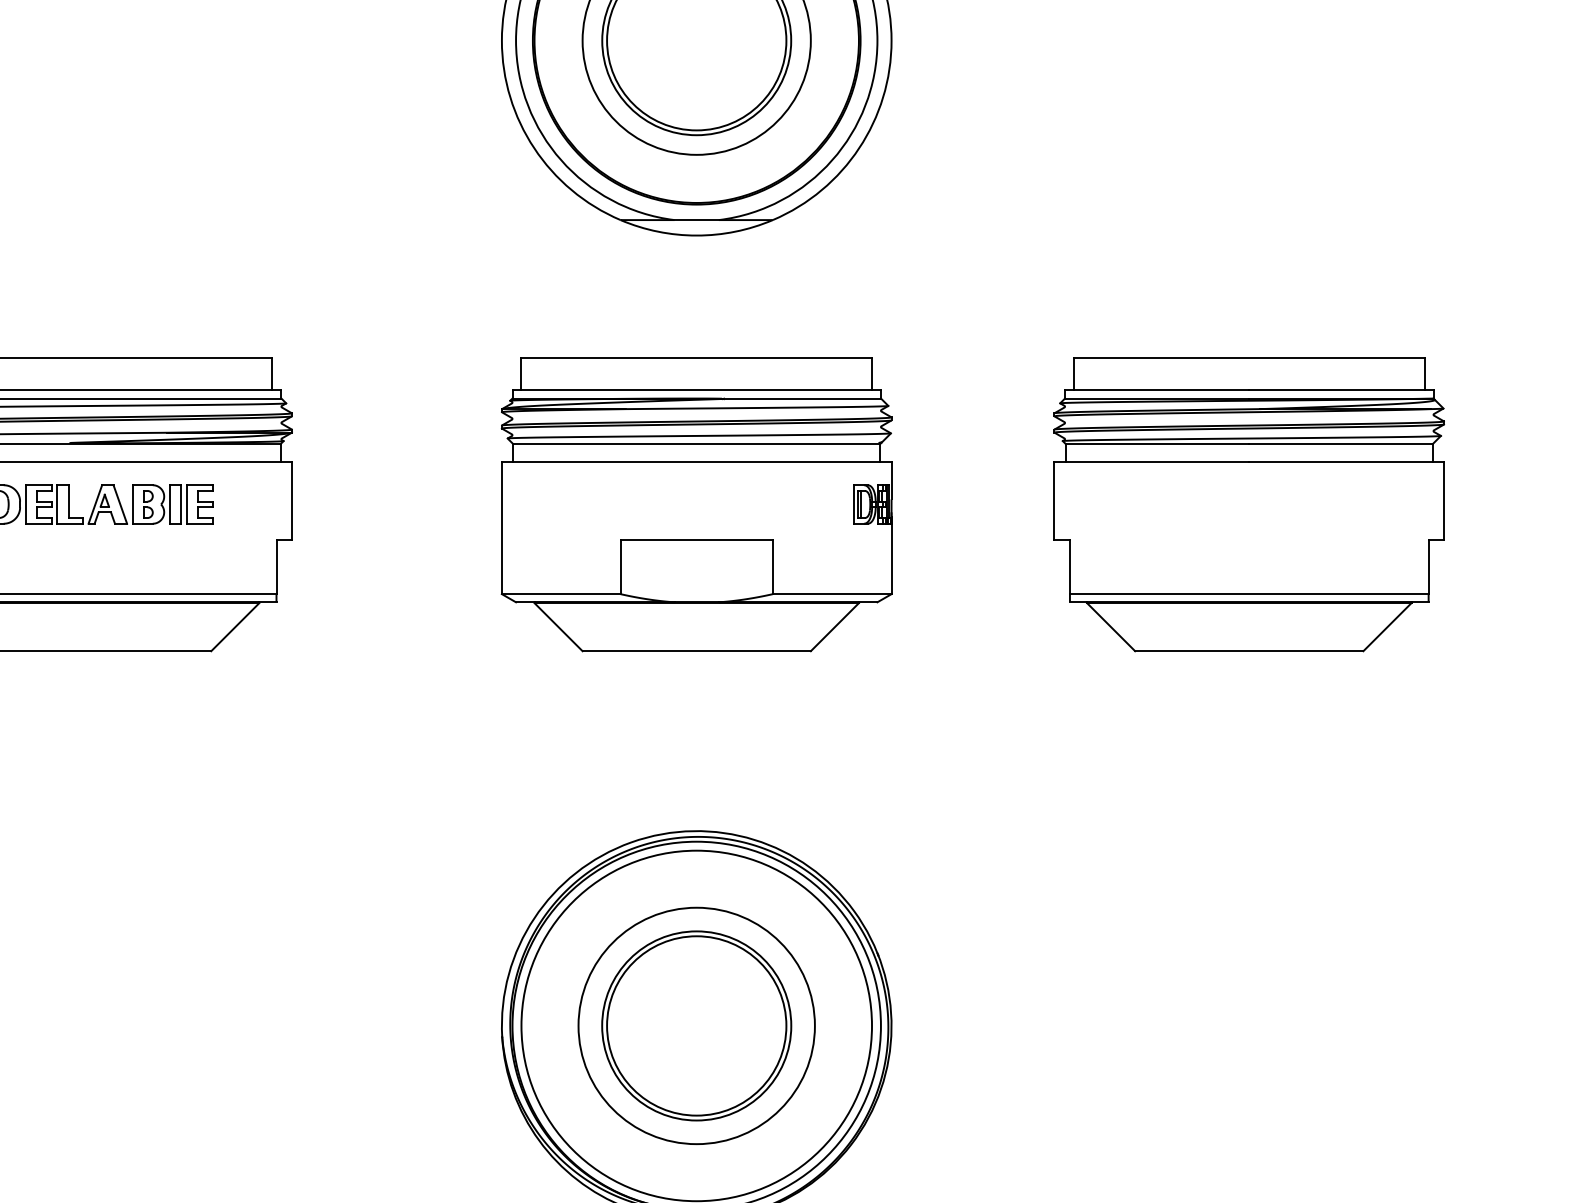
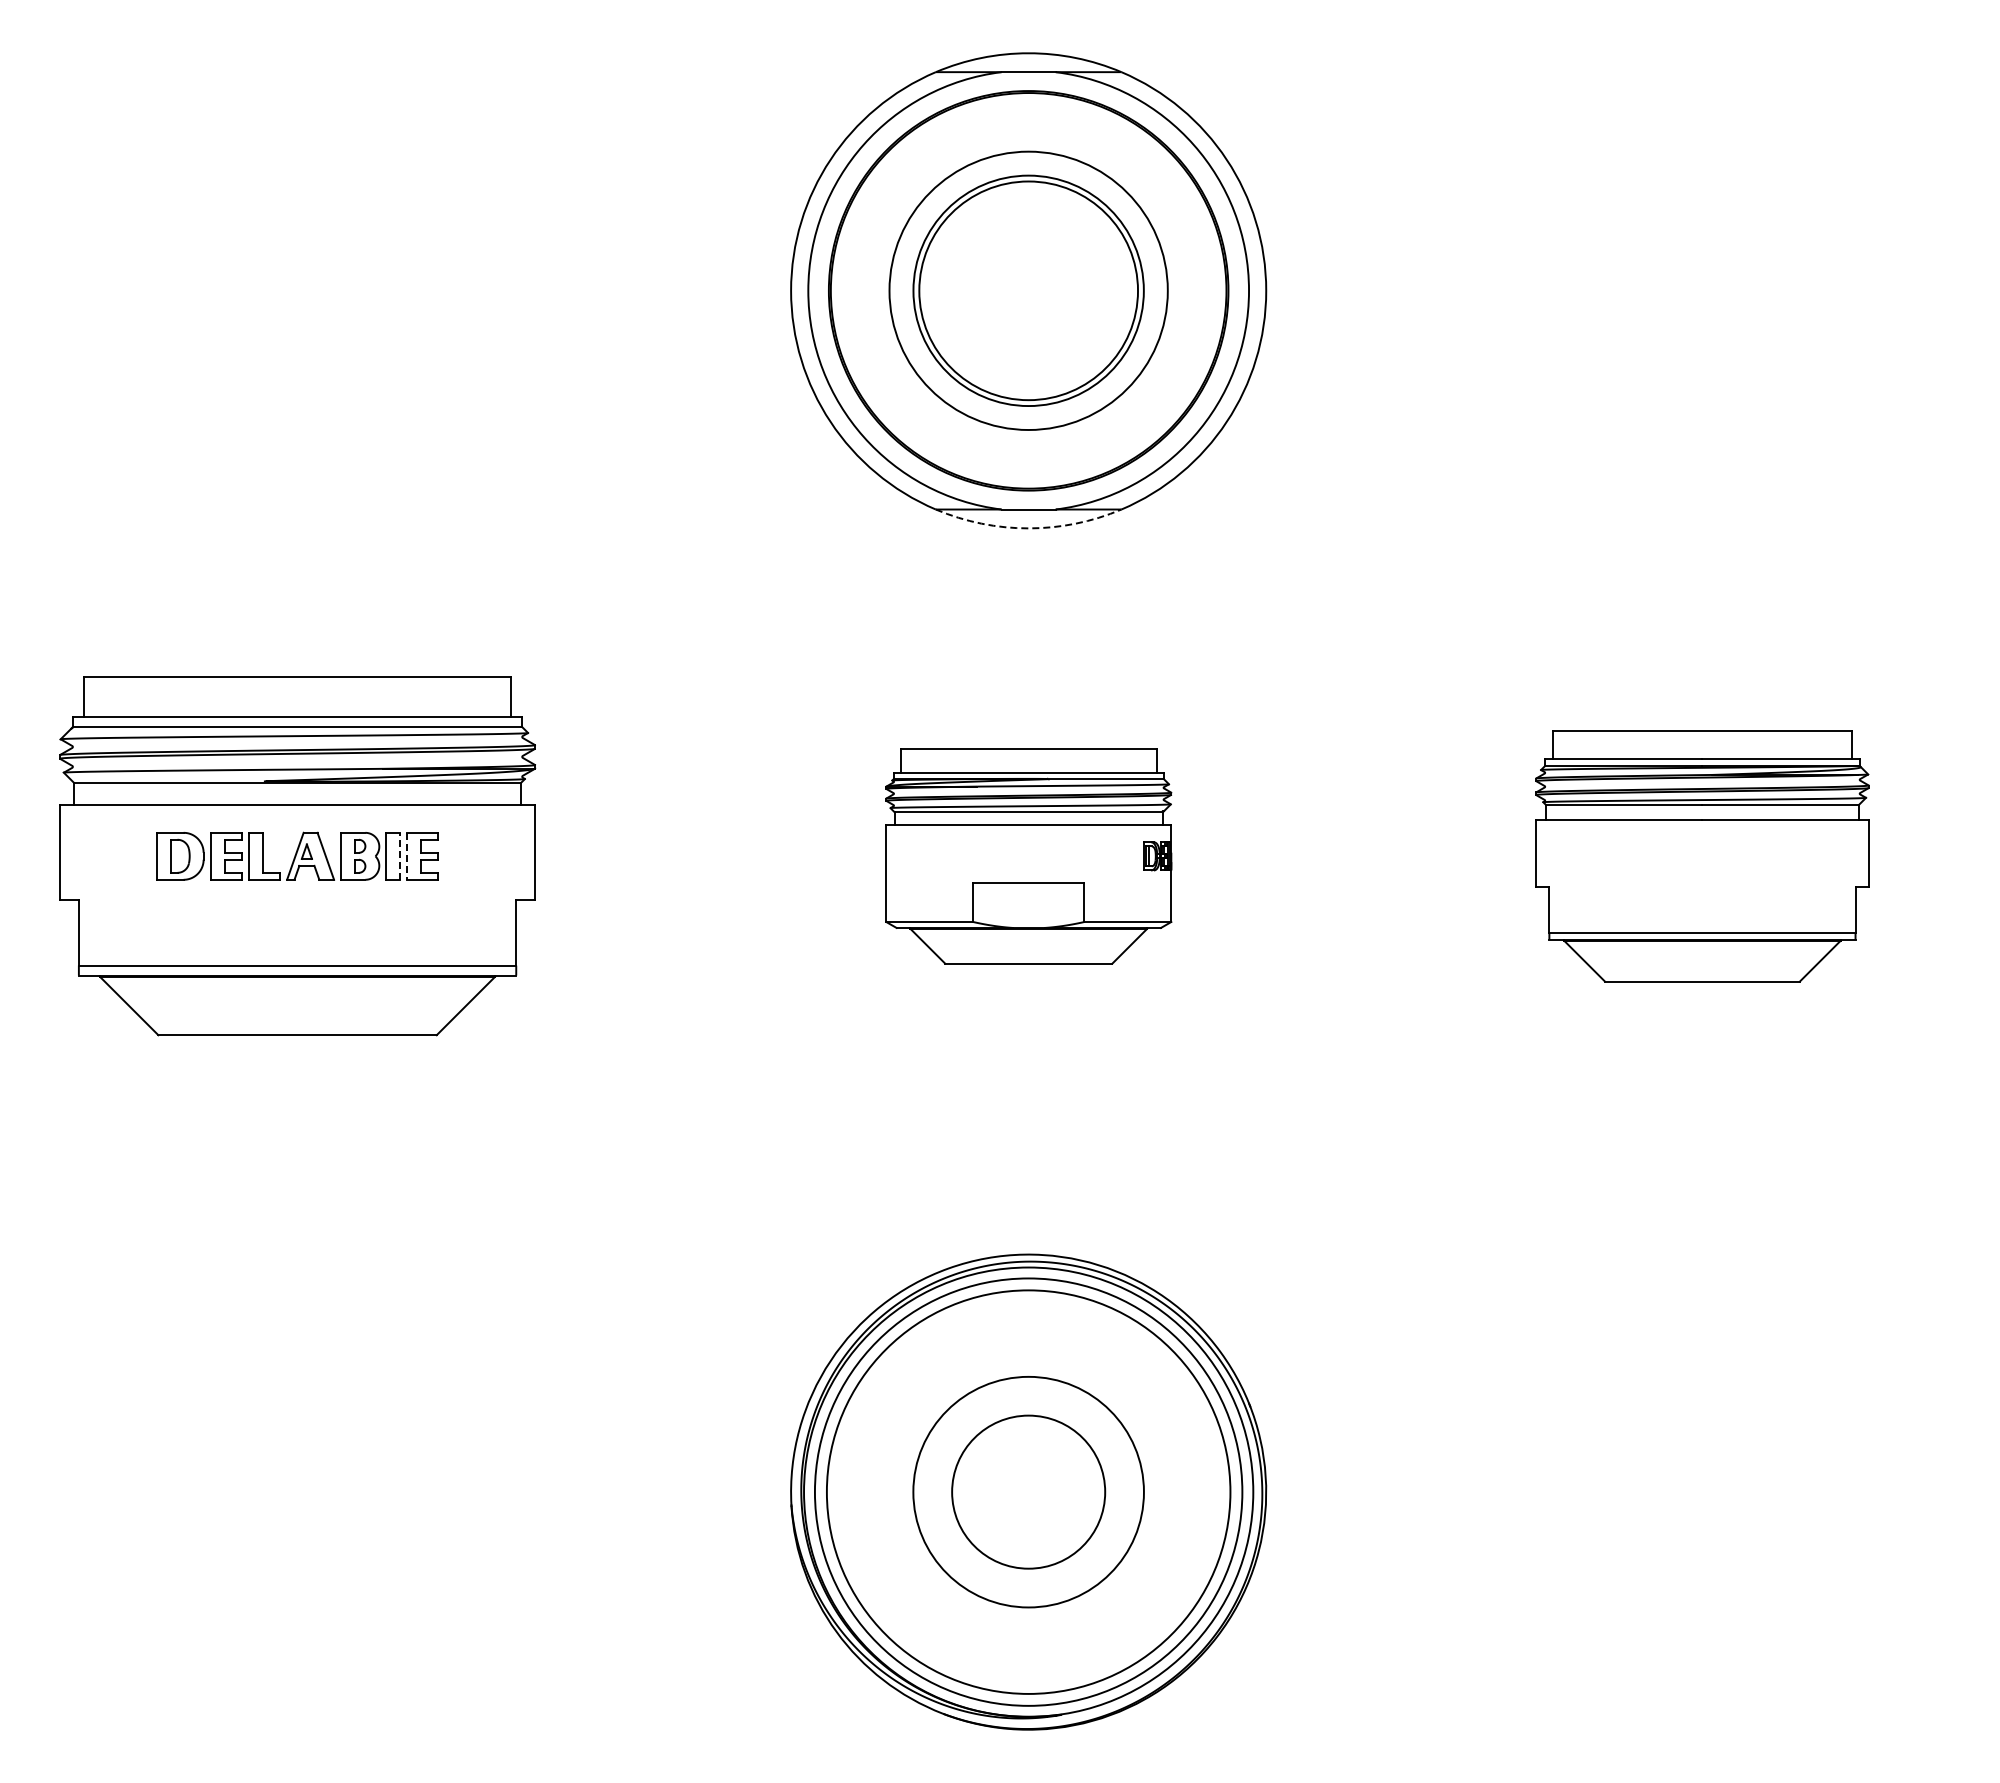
arc: (696, 235) -> (1028, 528), solid -> dashed
line: (181, 503) -> (400, 855), solid -> dashed
line: (187, 504) -> (407, 856), solid -> dashed
part: (696, 504) -> (1028, 856), size x0.6
part: (1249, 504) -> (1702, 856), size x0.7
circle: (696, 1025) -> (1028, 1491), size x0.7
circle: (696, 1026) -> (1028, 1492), size x1.4

